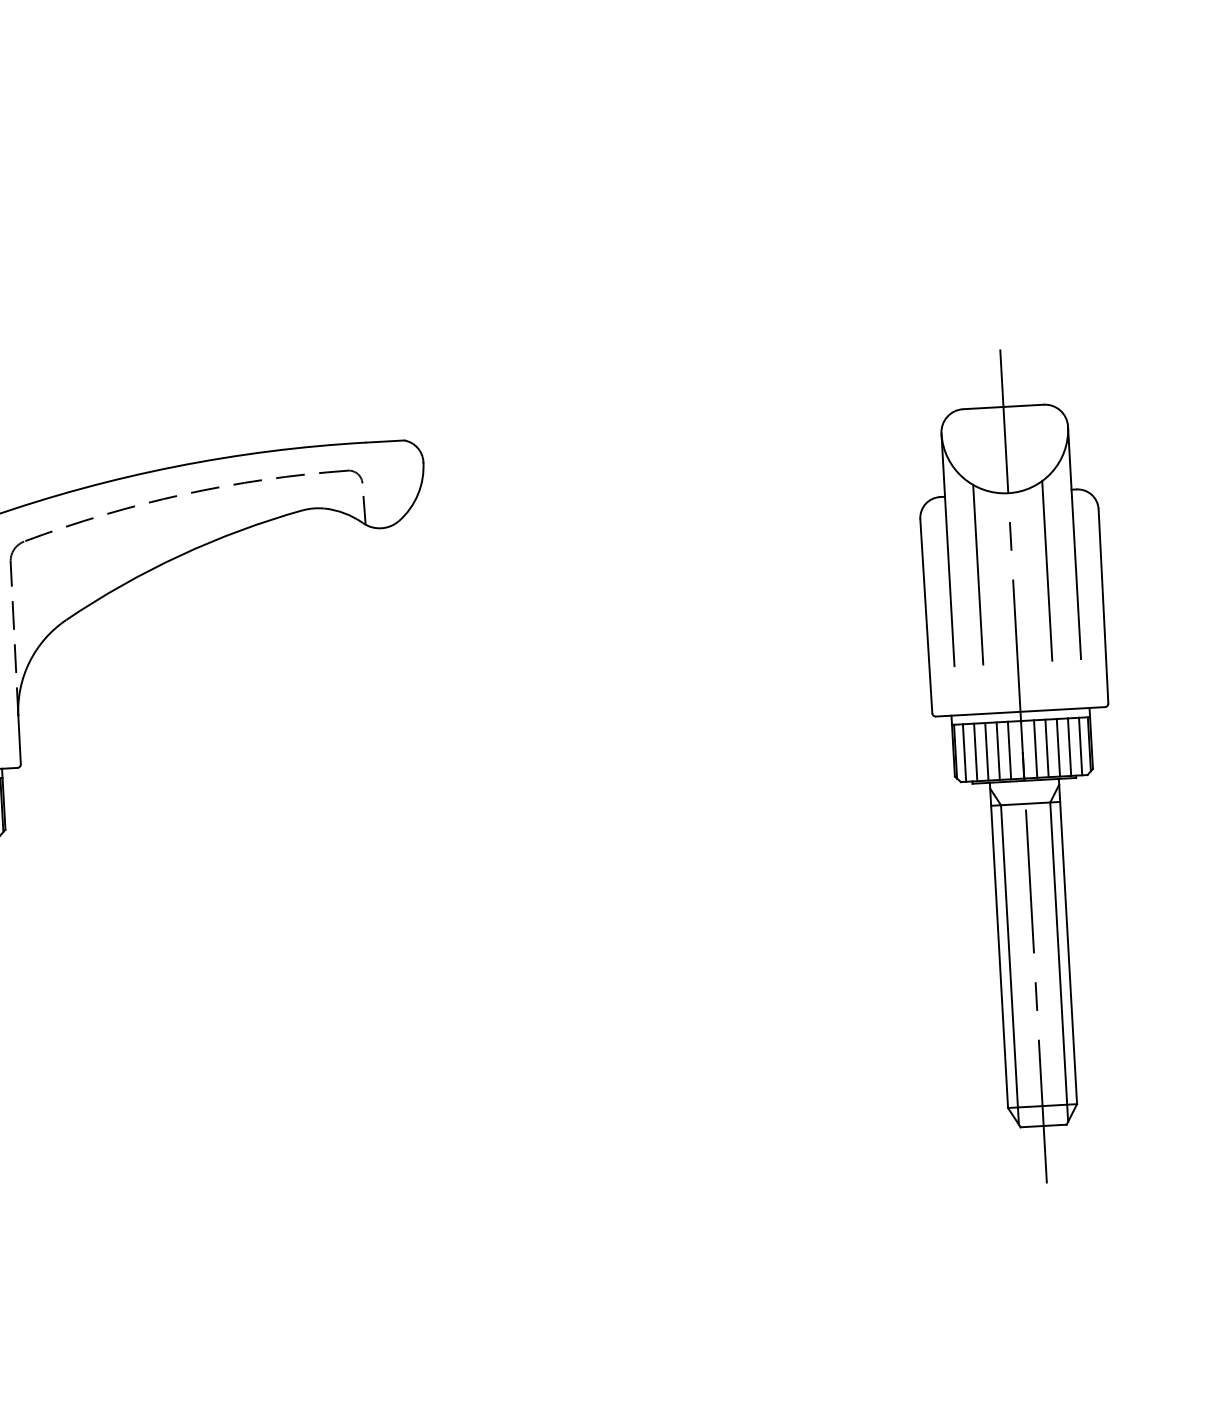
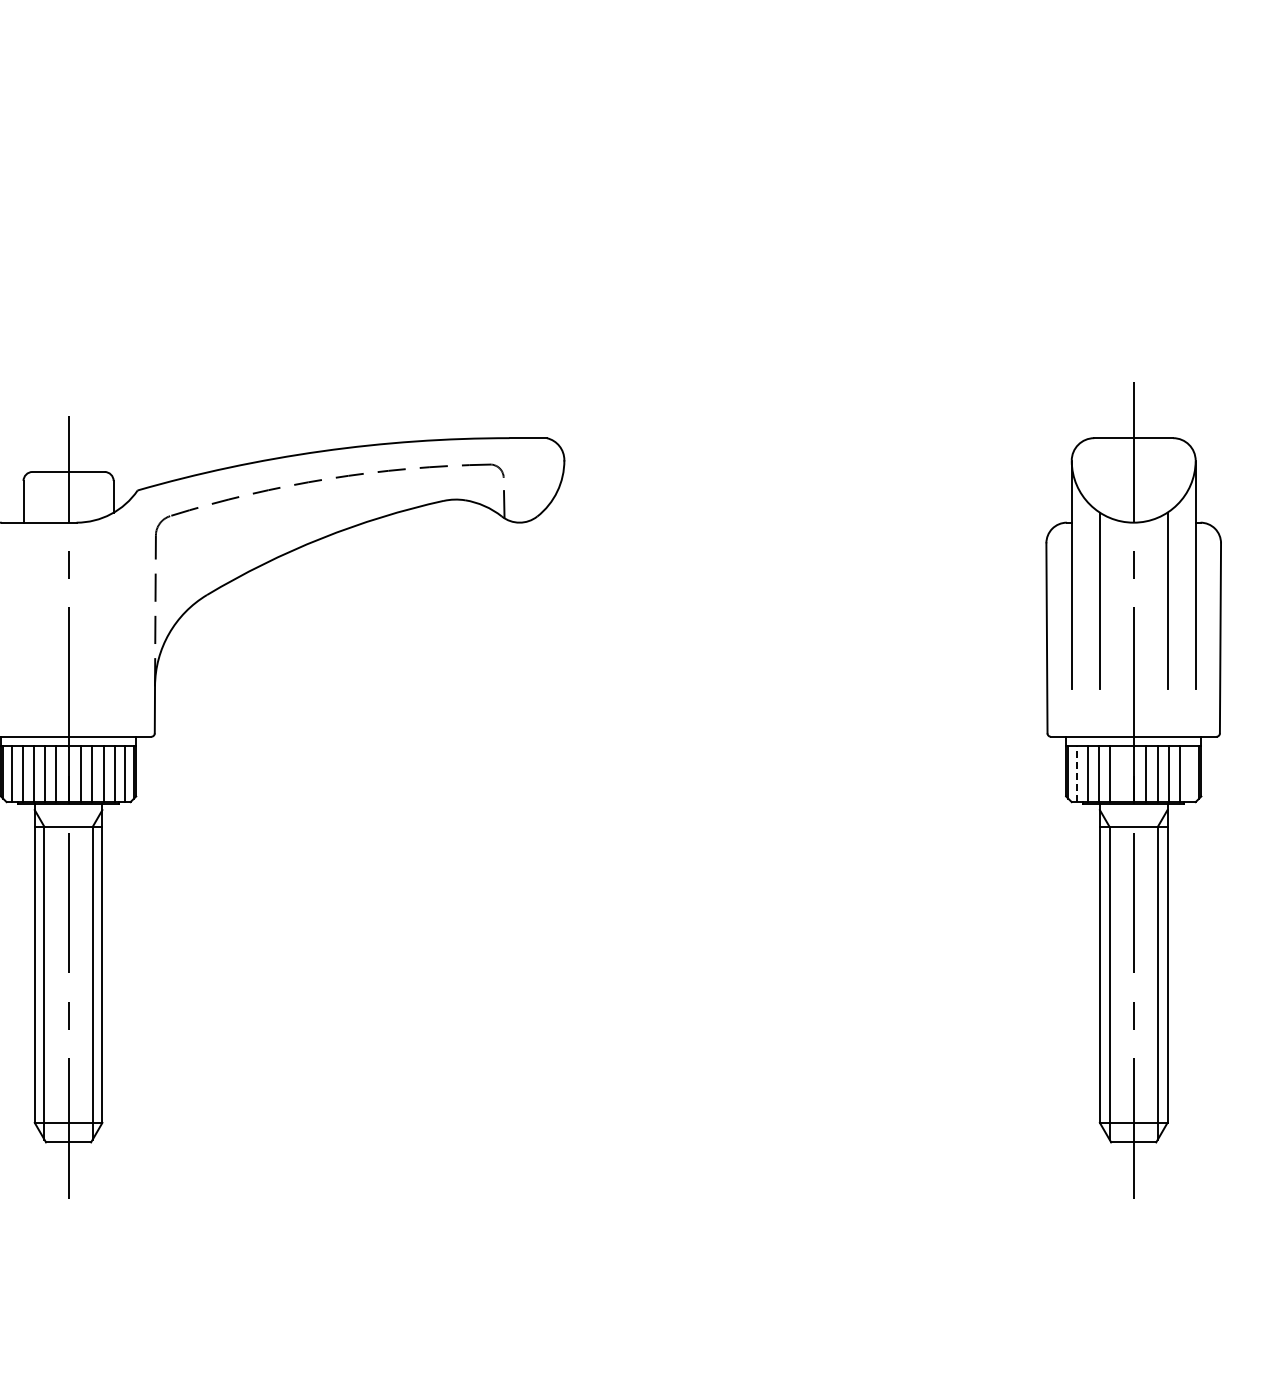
line: (1080, 746) -> (1190, 773), removed
line: (1009, 750) -> (1120, 773), removed
line: (964, 752) -> (1076, 773), solid -> dashed

